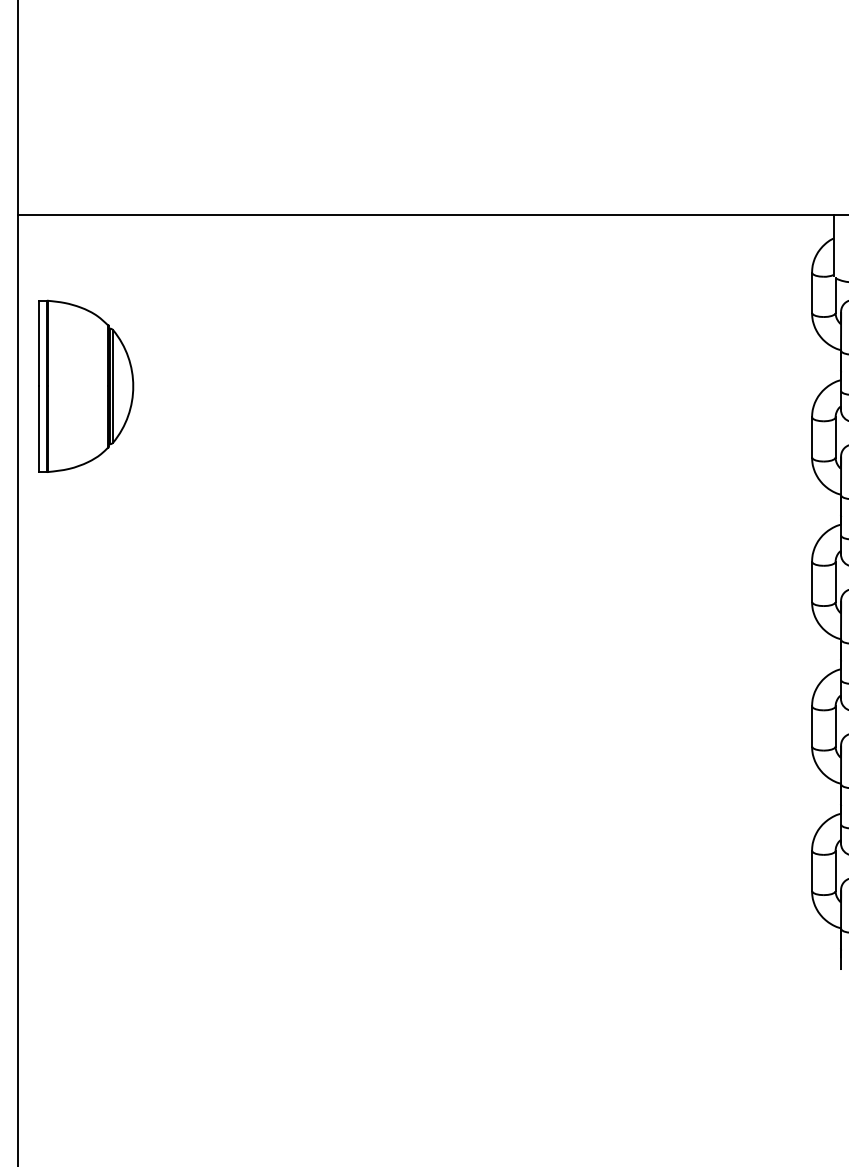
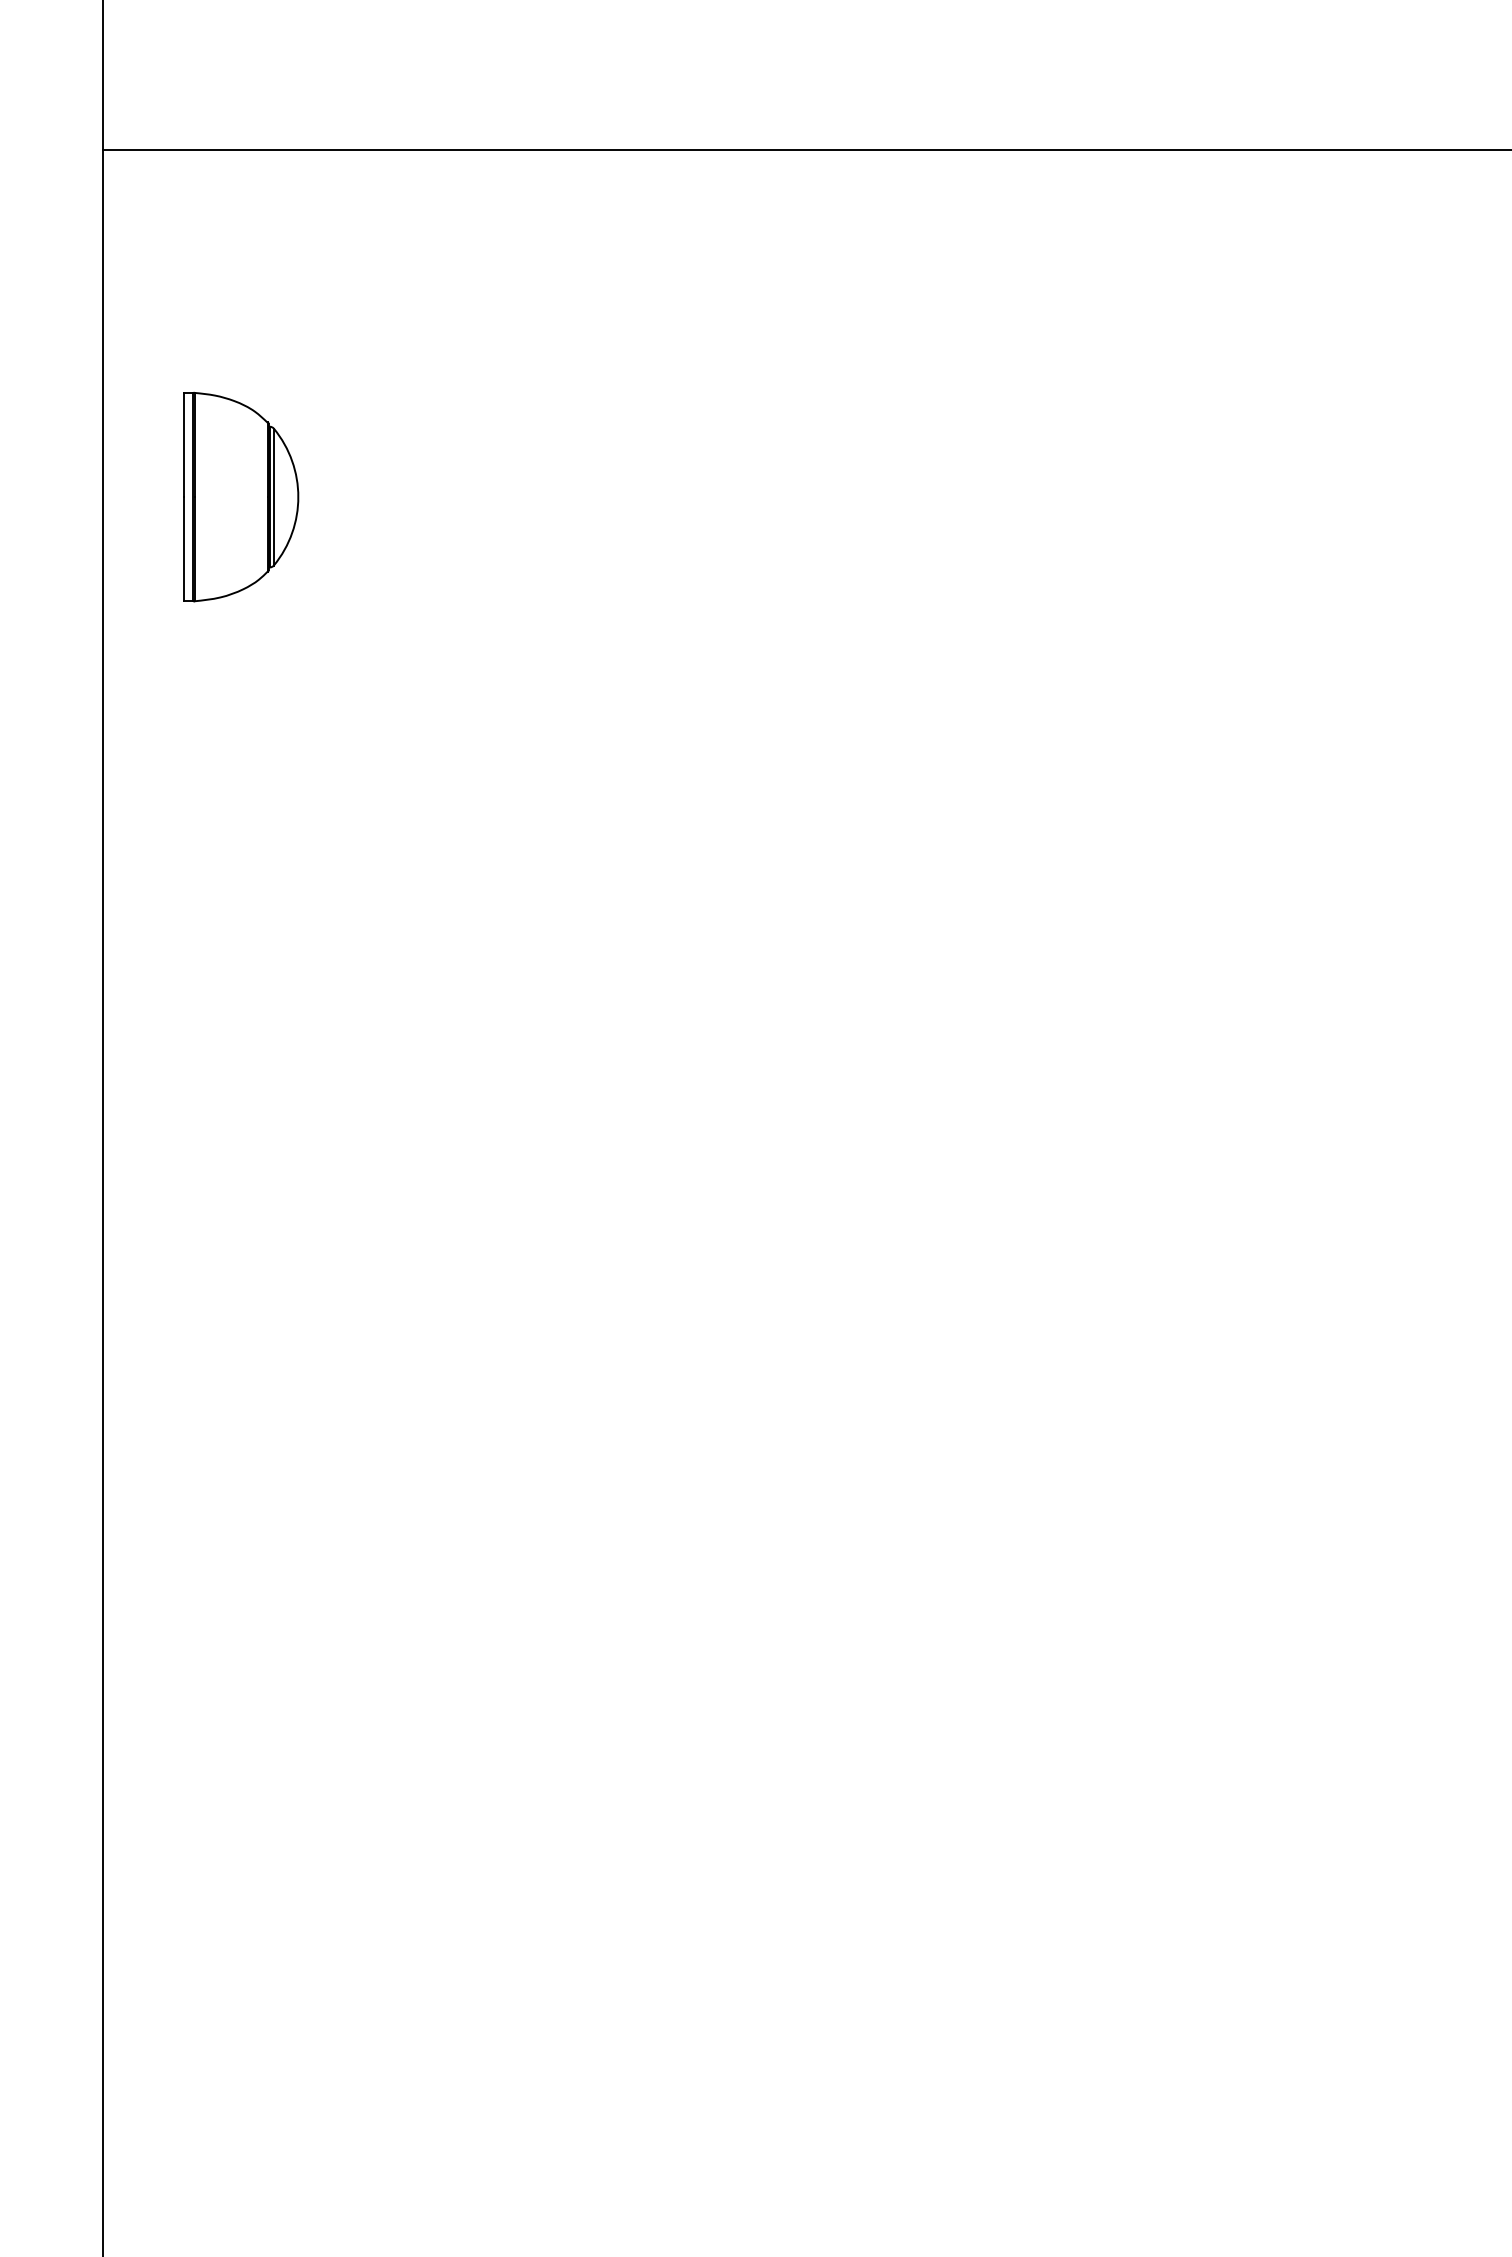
part: (86, 385) -> (241, 495), size x0.6

